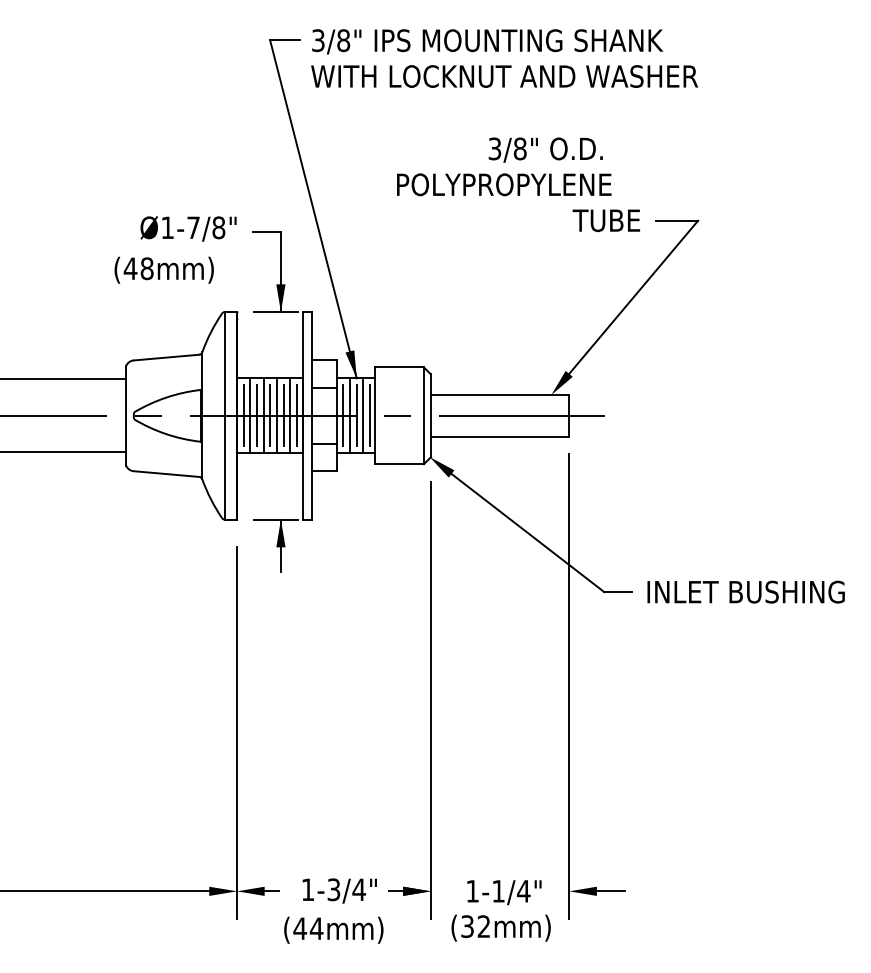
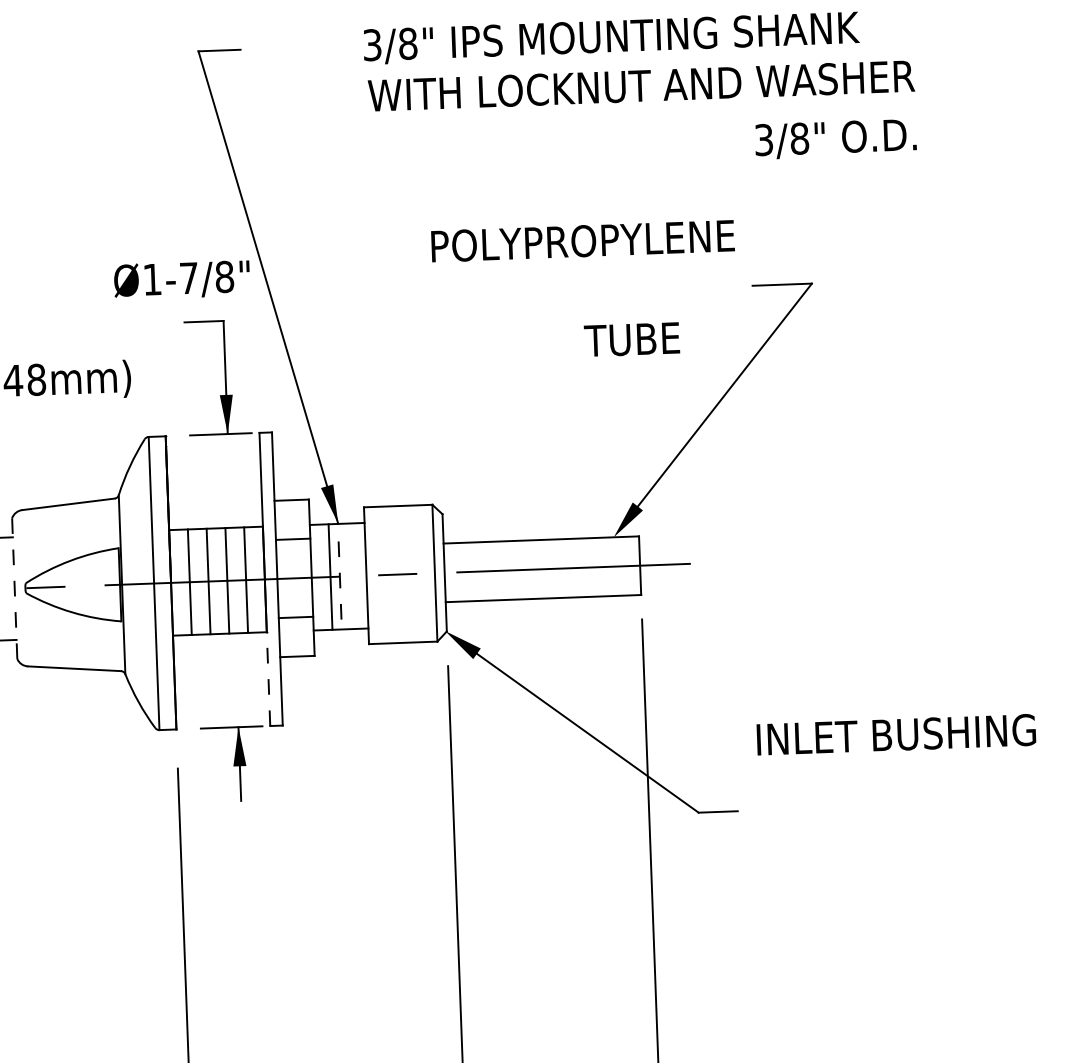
text: (487, 41) -> (611, 37), moved
text: (504, 76) -> (641, 85), moved
text: (545, 149) -> (835, 138), moved
text: (504, 184) -> (583, 240), moved
text: (606, 220) -> (632, 339), moved
text: (188, 228) -> (181, 279), moved
line: (126, 415) -> (15, 588), solid -> dashed
line: (243, 415) -> (180, 582), removed
line: (256, 415) -> (198, 581), removed
line: (270, 415) -> (218, 580), removed
line: (283, 415) -> (236, 580), removed
line: (296, 415) -> (255, 579), removed
line: (343, 415) -> (321, 576), removed
line: (356, 415) -> (339, 576), solid -> dashed
line: (363, 415) -> (349, 575), removed
line: (369, 415) -> (358, 575), removed
line: (303, 485) -> (268, 677), solid -> dashed
text: (745, 591) -> (895, 733), moved

